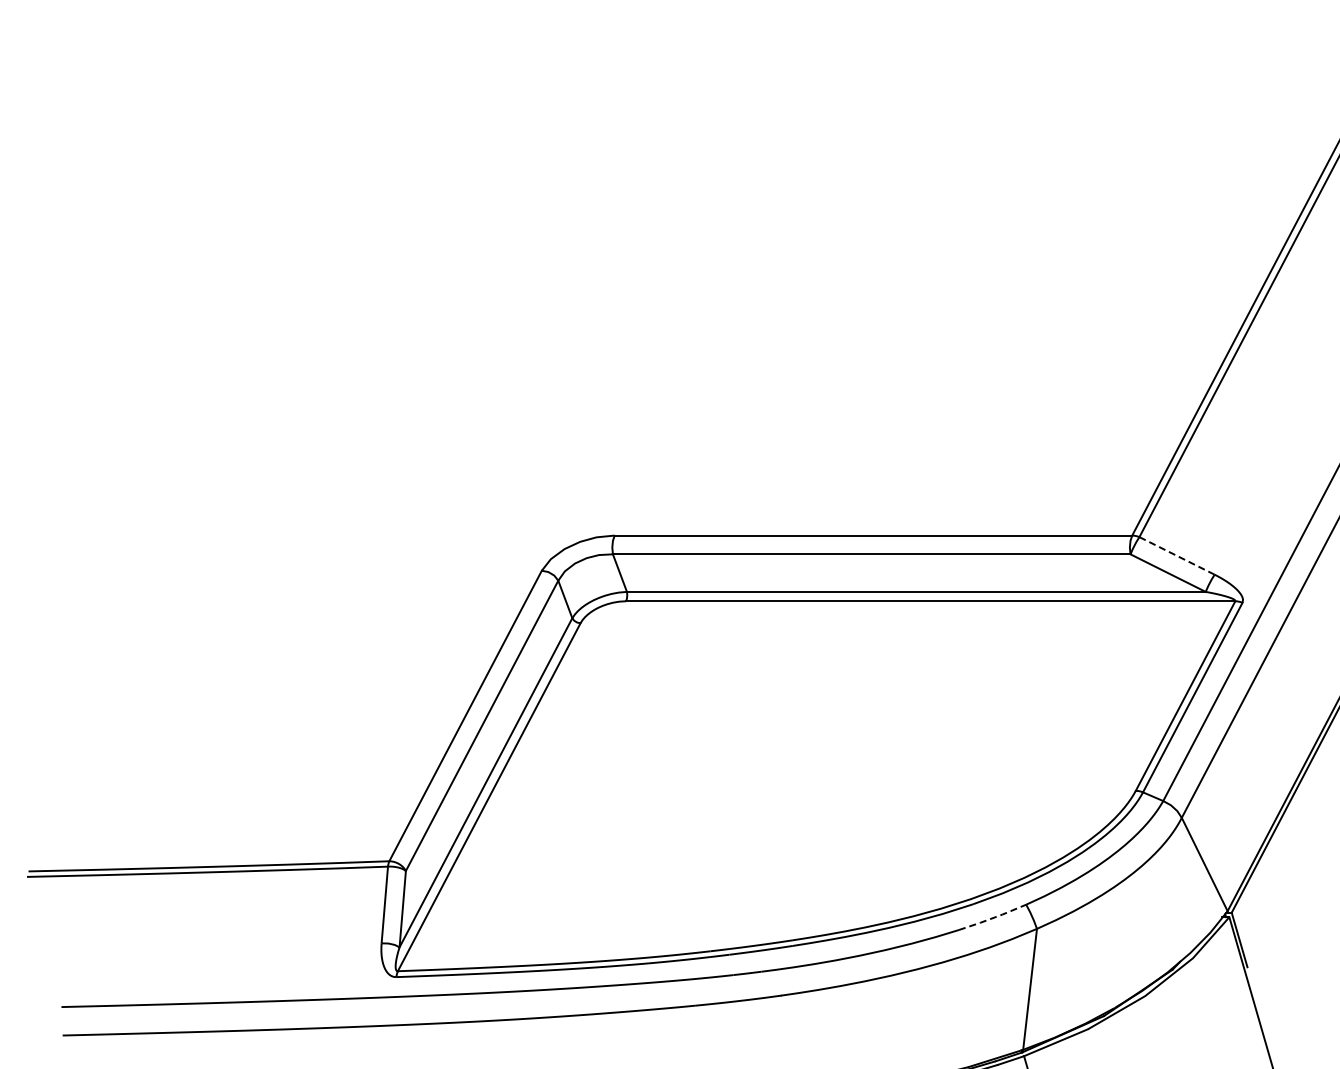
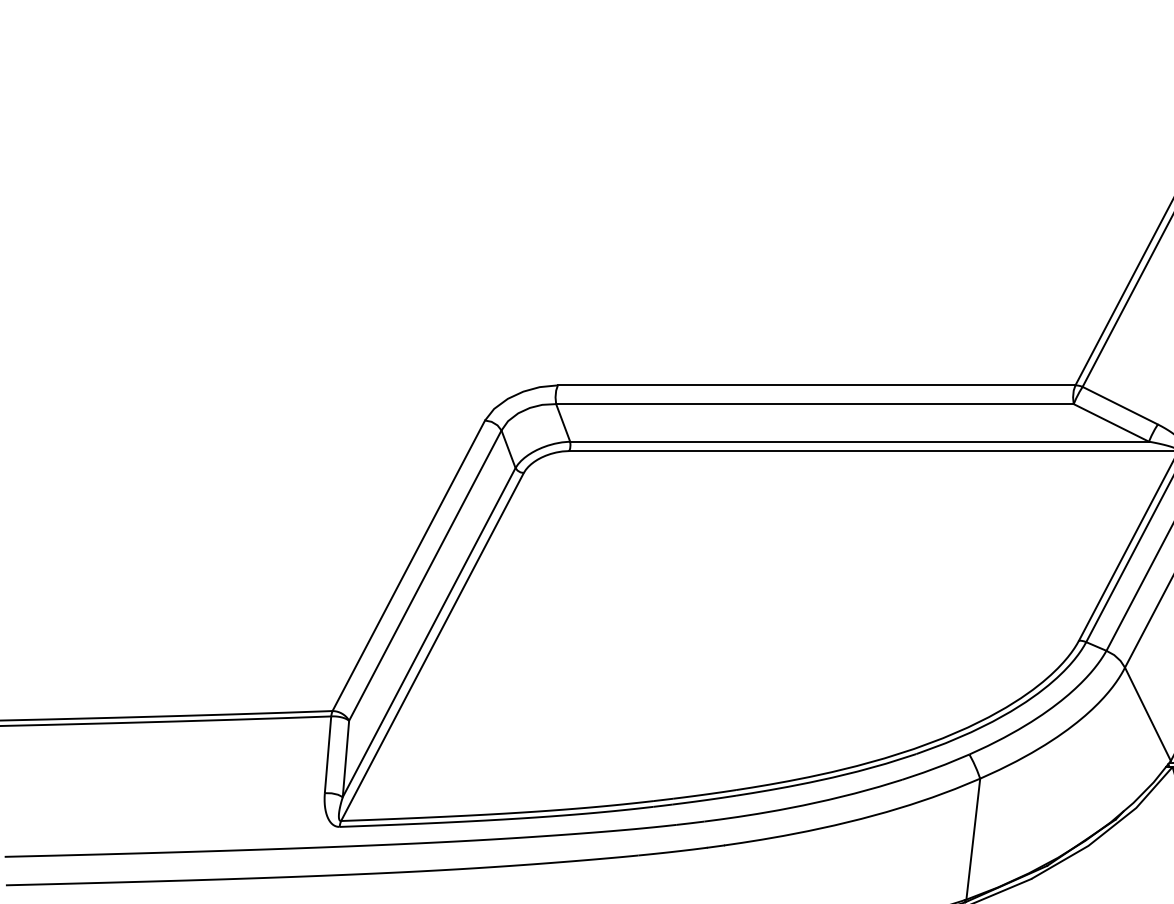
line: (1177, 556) -> (1120, 406), dashed -> solid
line: (993, 918) -> (936, 768), dashed -> solid

